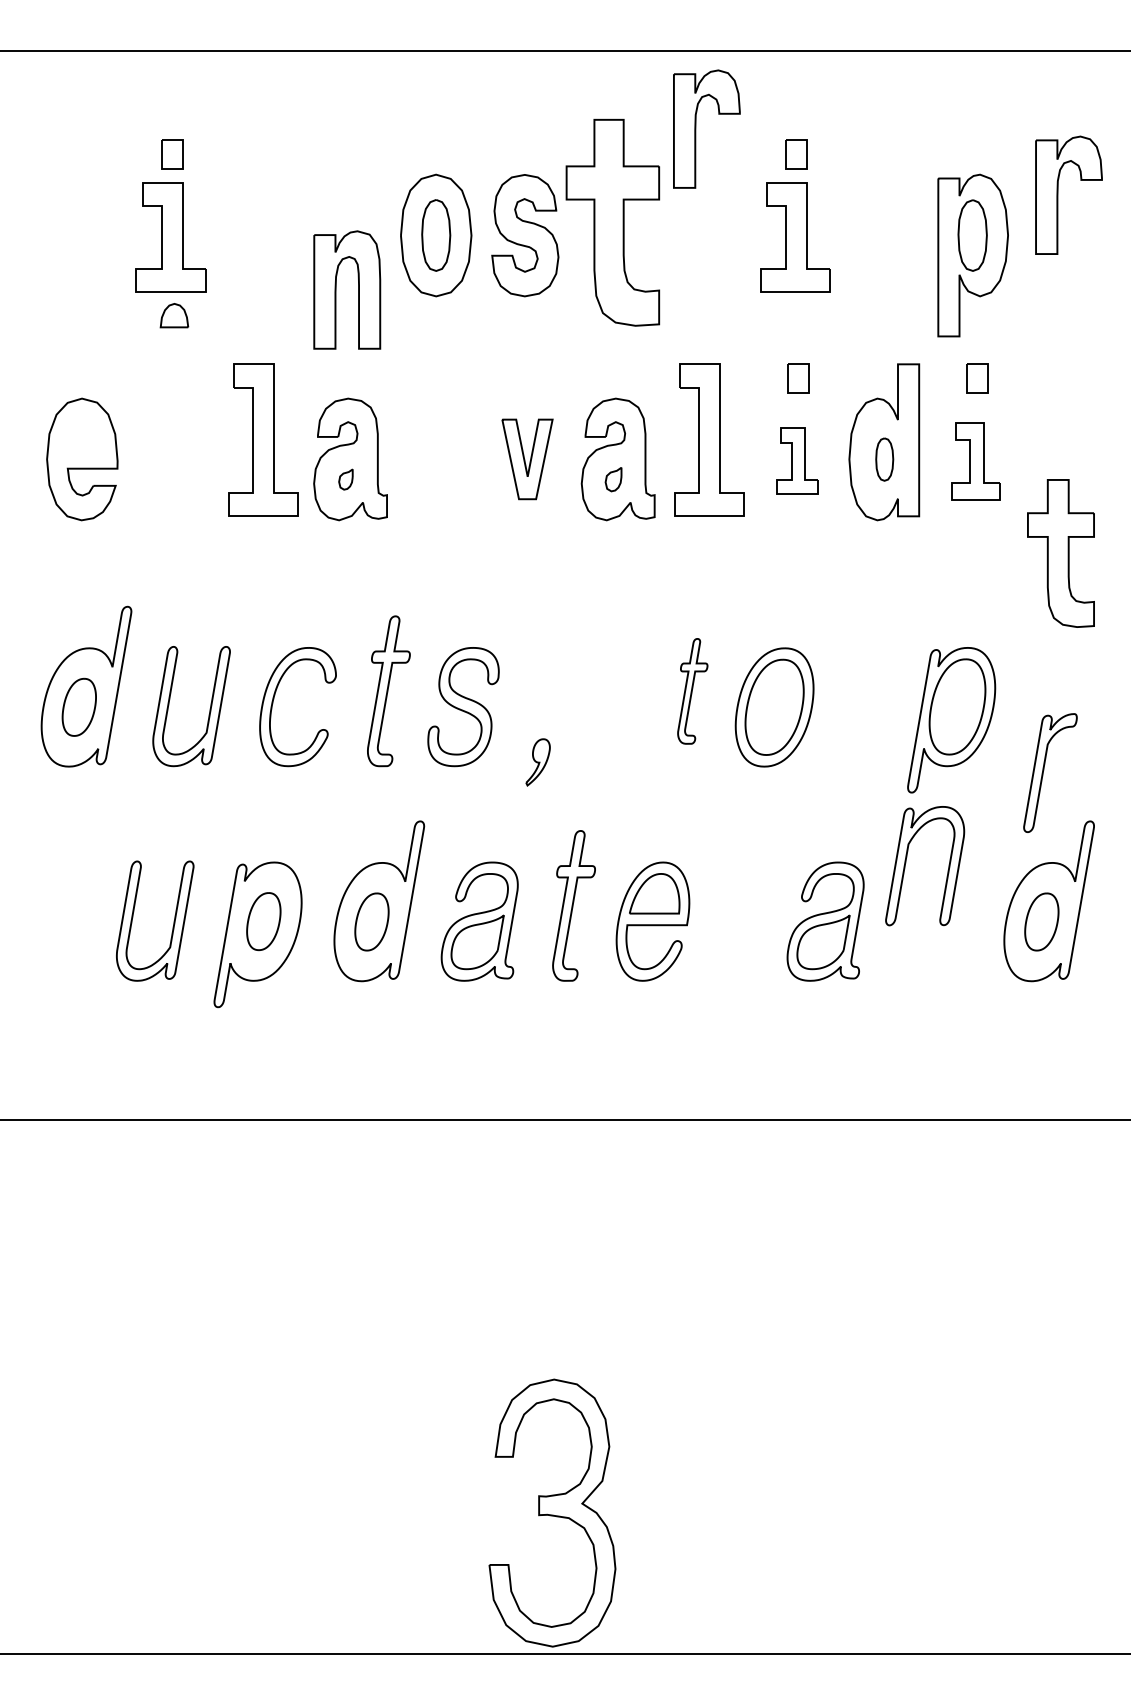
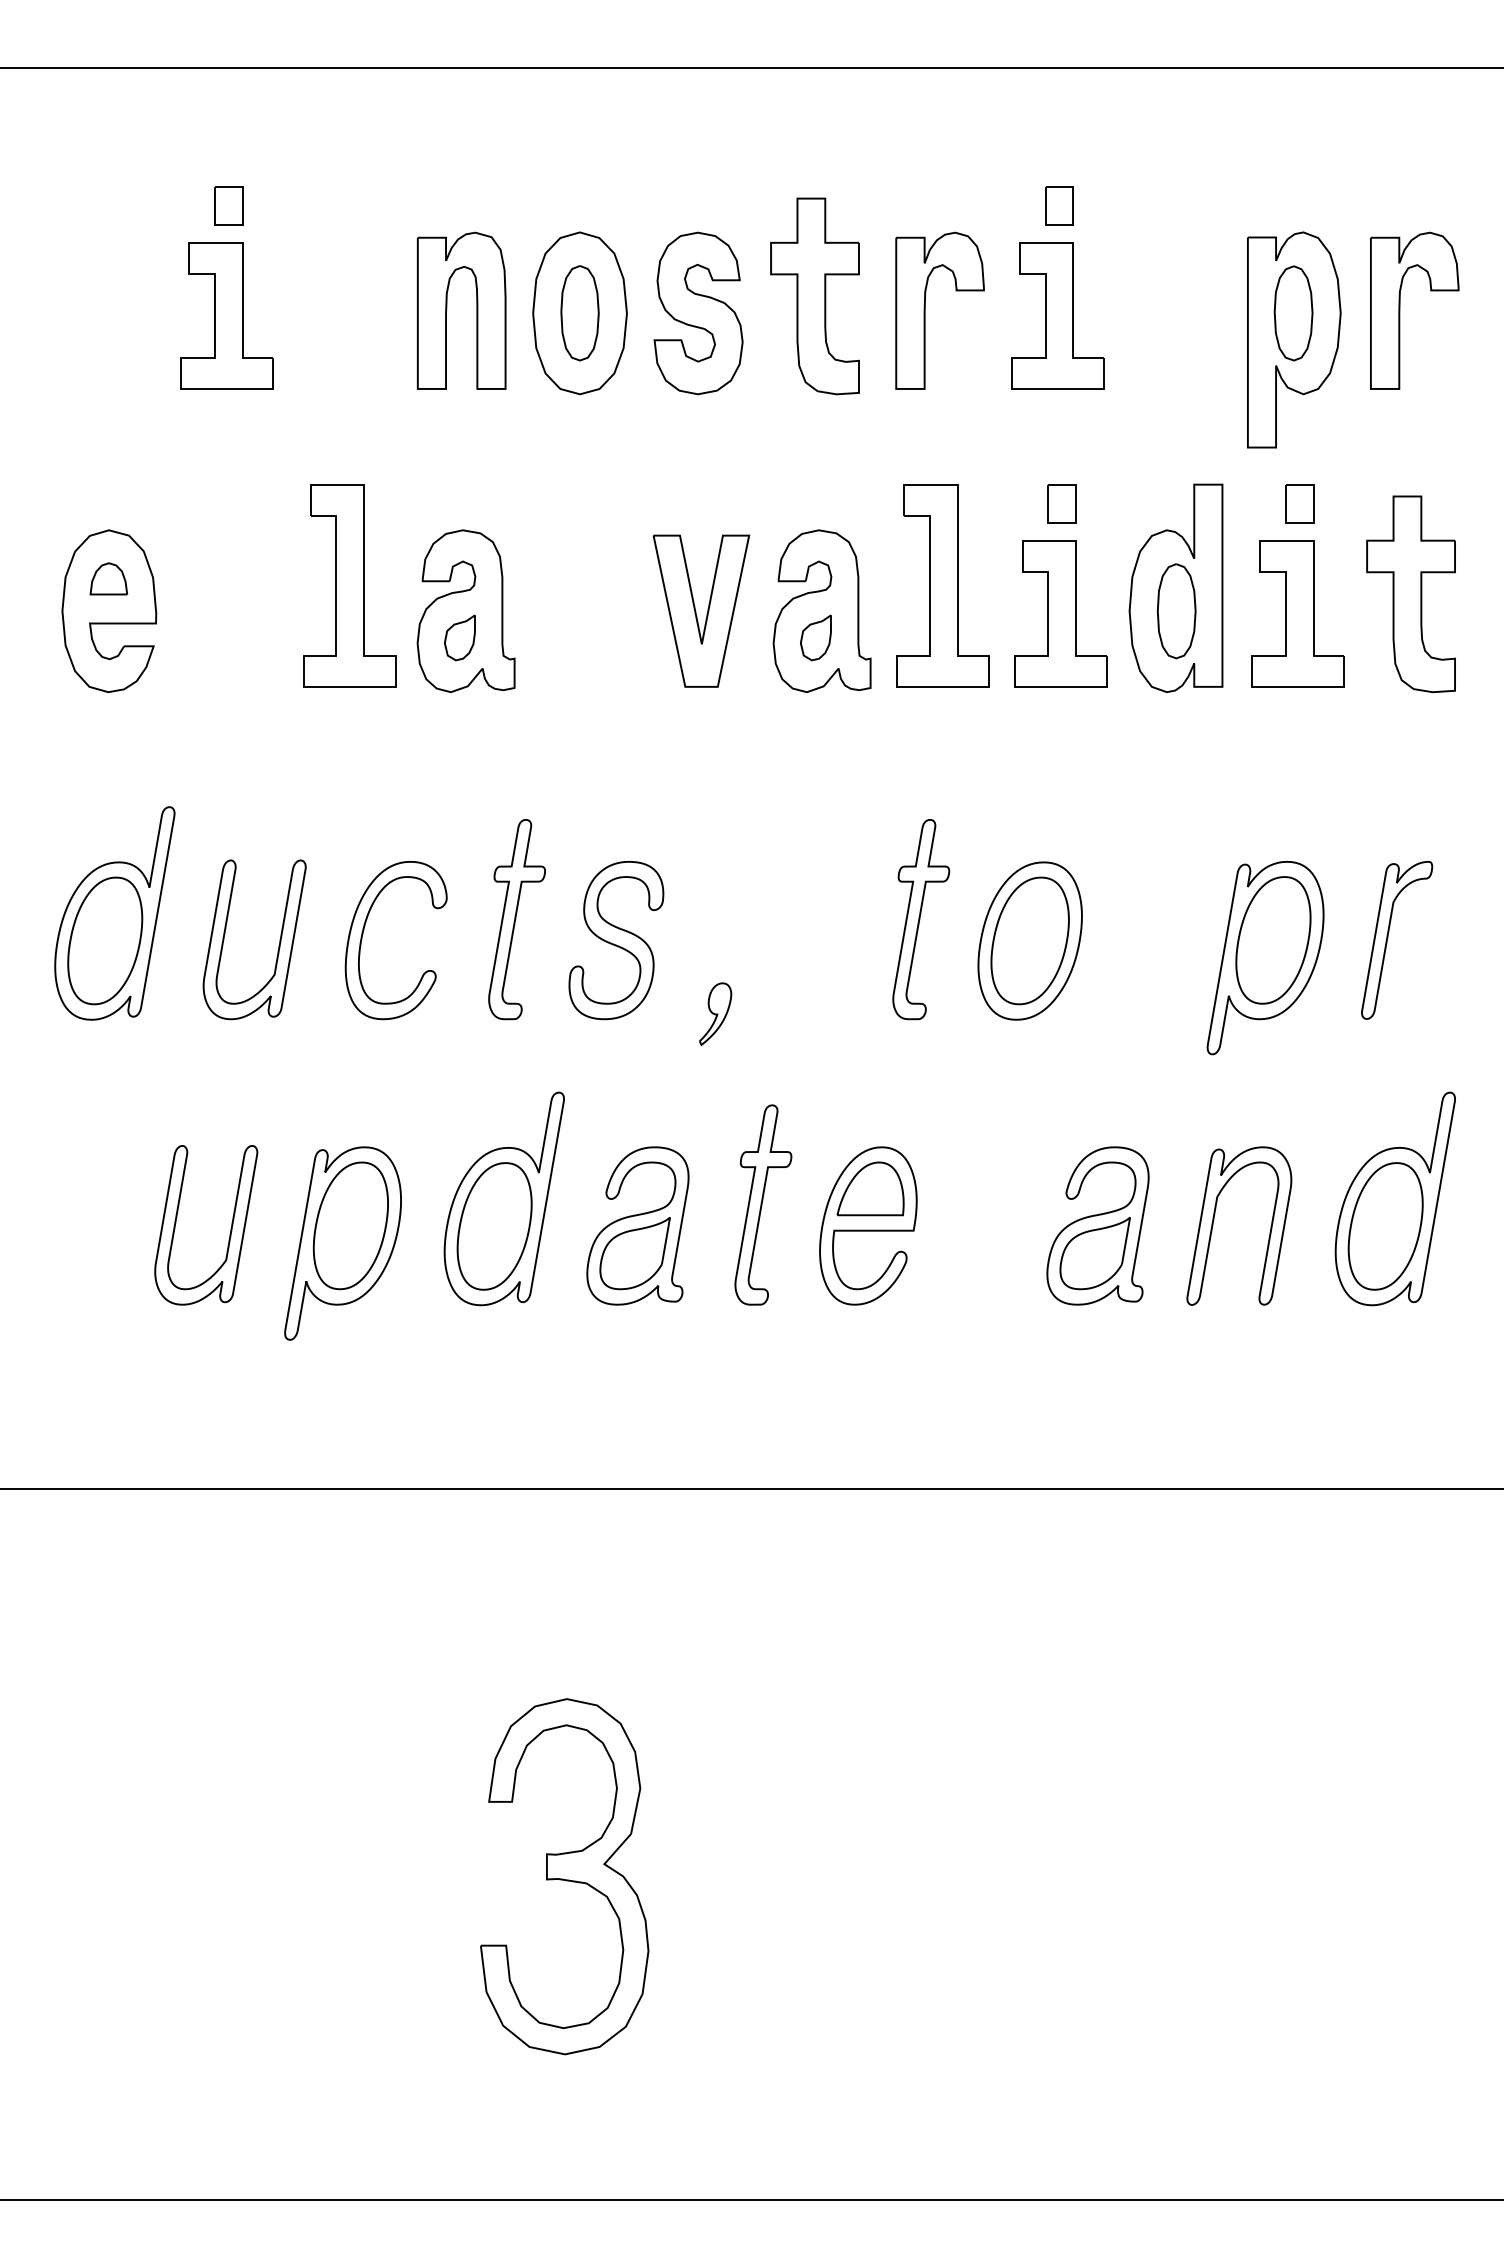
part: (695, 128) -> (925, 310), moved
part: (1058, 195) -> (1400, 310), moved
part: (612, 222) -> (814, 296), size x0.71
part: (336, 289) -> (447, 310), moved
part: (174, 315) -> (108, 578), moved
part: (527, 458) -> (701, 610), size x1.43
part: (884, 459) -> (1176, 611), size x1.67
part: (797, 461) -> (1060, 613), size x1.67
part: (975, 461) -> (1297, 613), size x1.43
part: (345, 479) -> (459, 637), size x1.67
part: (613, 479) -> (815, 637), size x1.43
part: (1060, 553) -> (1410, 594), moved
part: (692, 691) -> (921, 919), size x1.43
part: (79, 707) -> (105, 940), size x1.67
part: (1044, 771) -> (1388, 938), moved
part: (906, 861) -> (1214, 1220), moved
part: (263, 921) -> (350, 1225), size x1.67
part: (371, 922) -> (494, 1226), size x1.67
part: (1041, 922) -> (1385, 1226), size x1.67
part: (552, 1512) -> (564, 1876), moved

